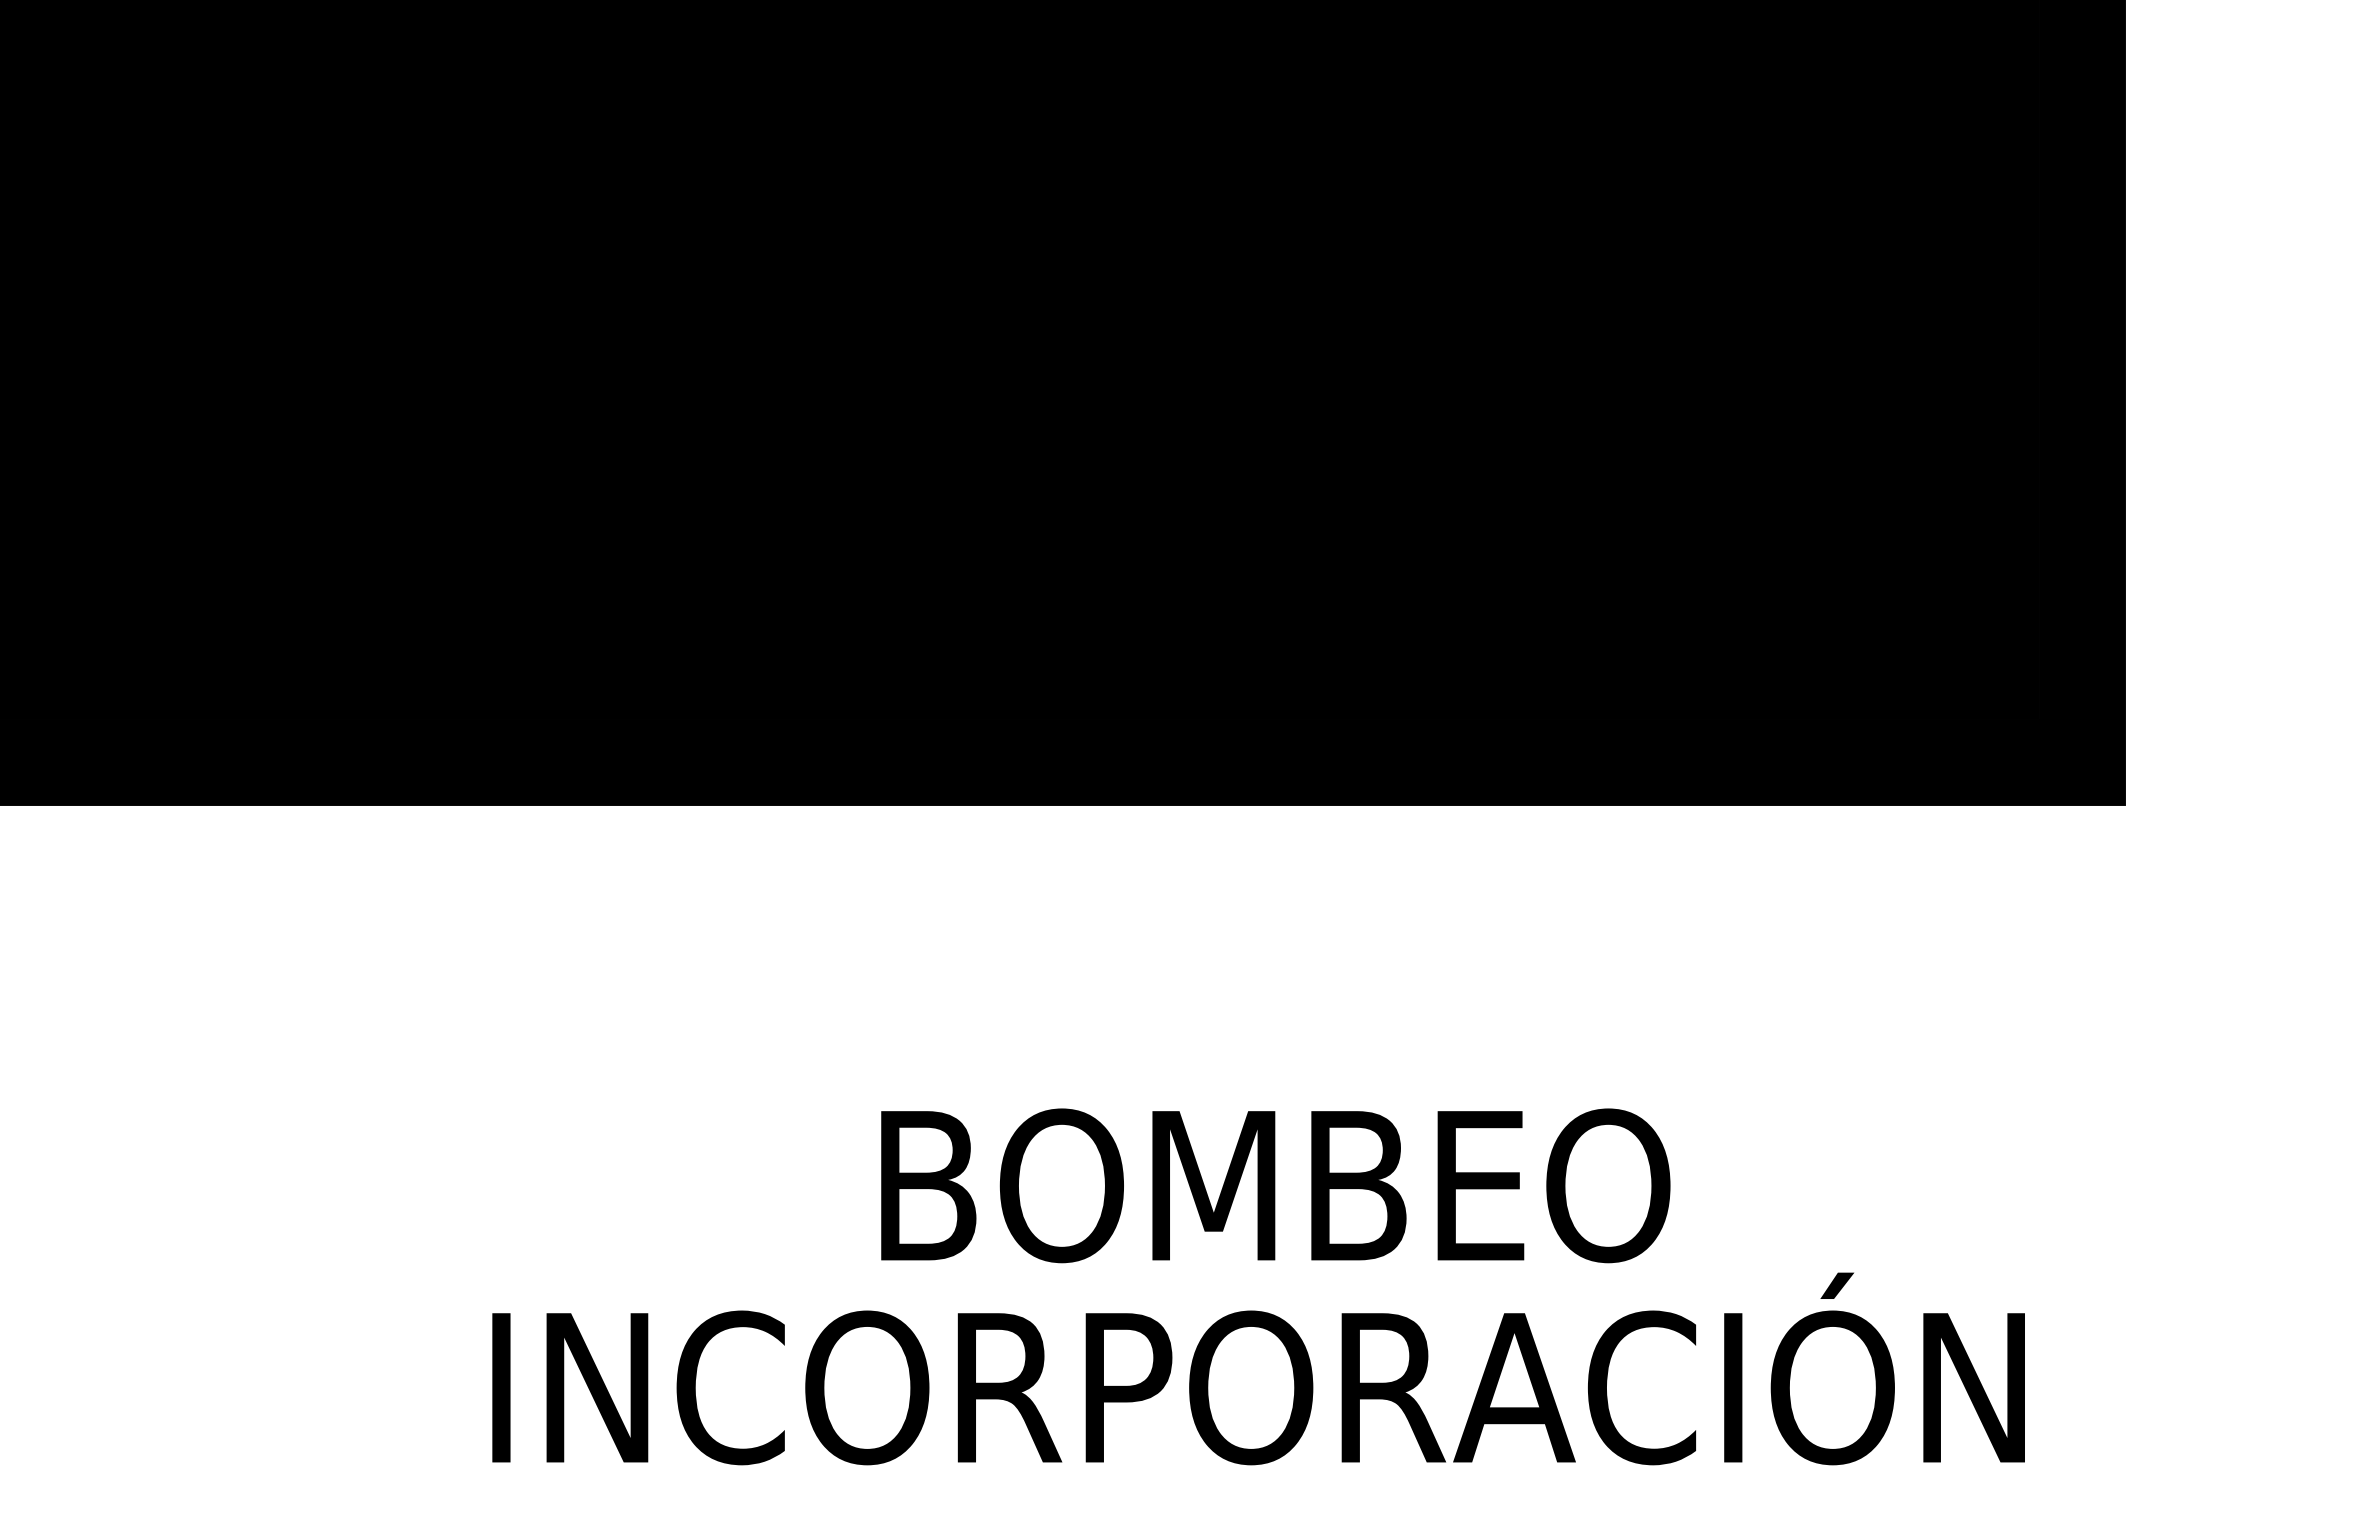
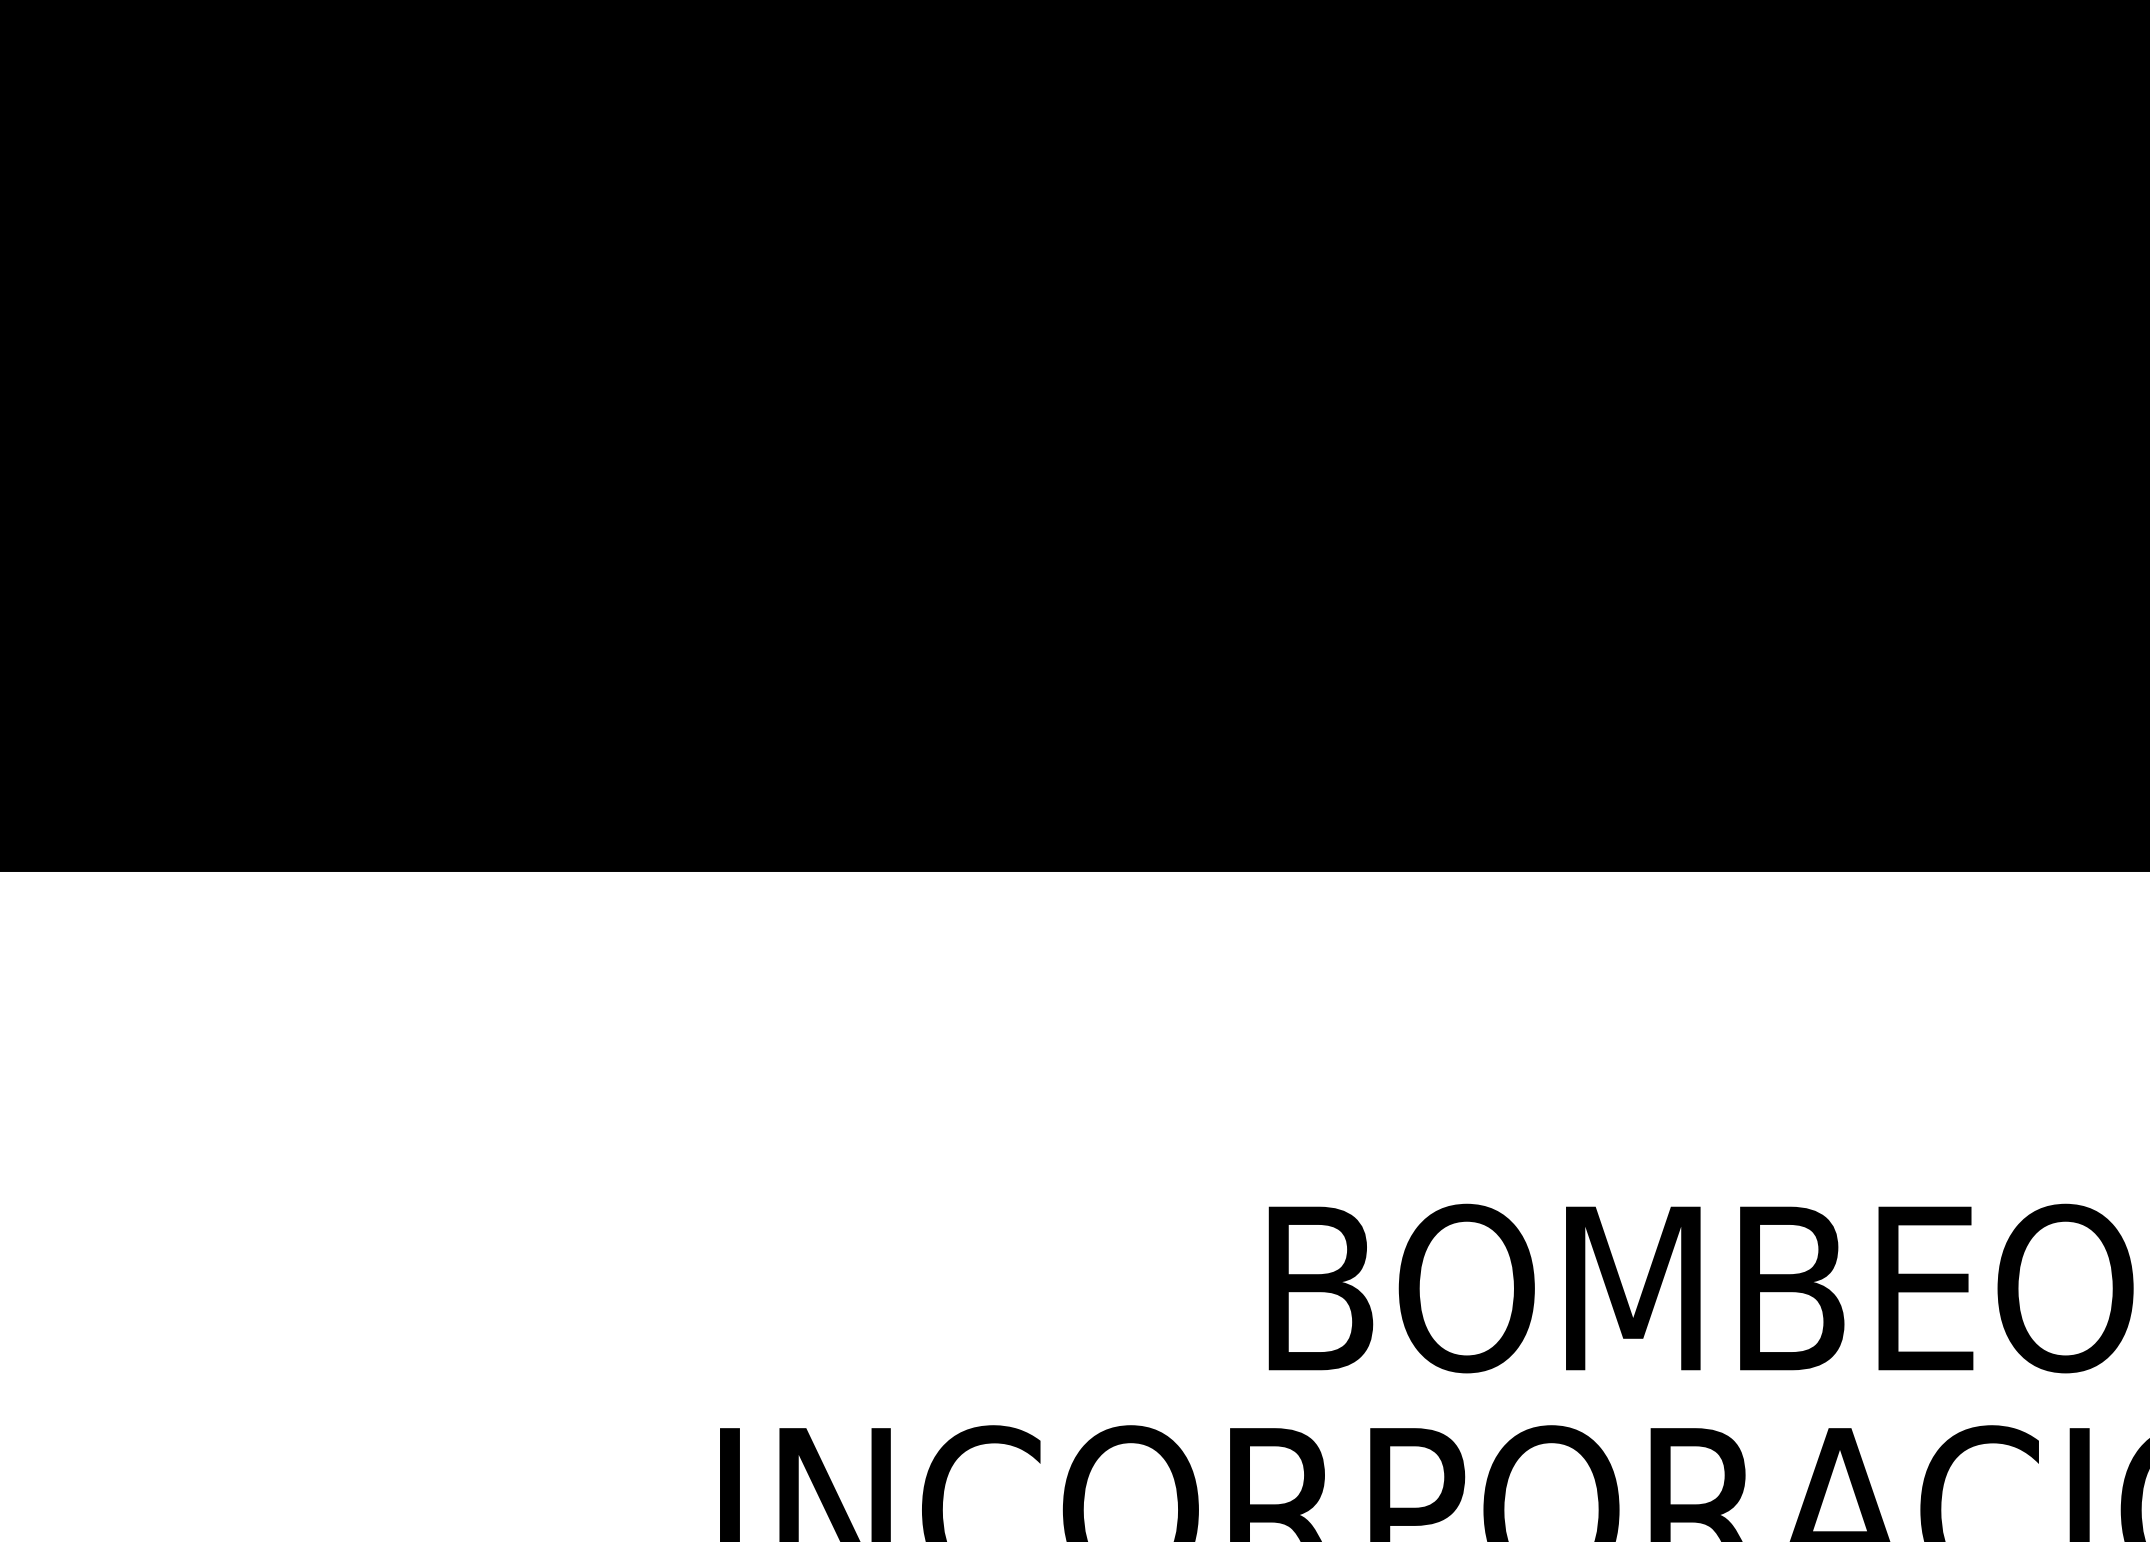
text: (1275, 1185) -> (1700, 1288), moved

